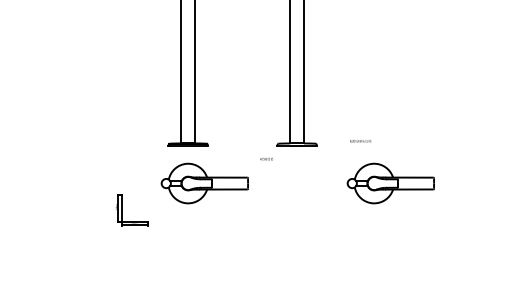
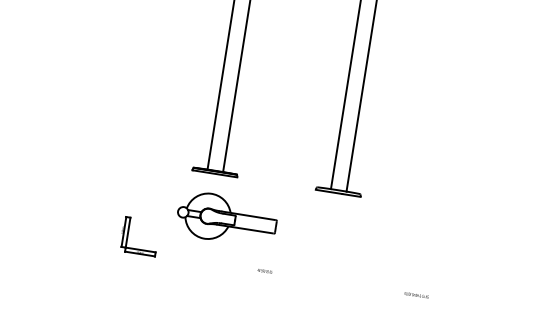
text: (360, 141) -> (416, 295), moved
text: (266, 159) -> (264, 271), moved
part: (390, 183) -> (437, 252), removed

